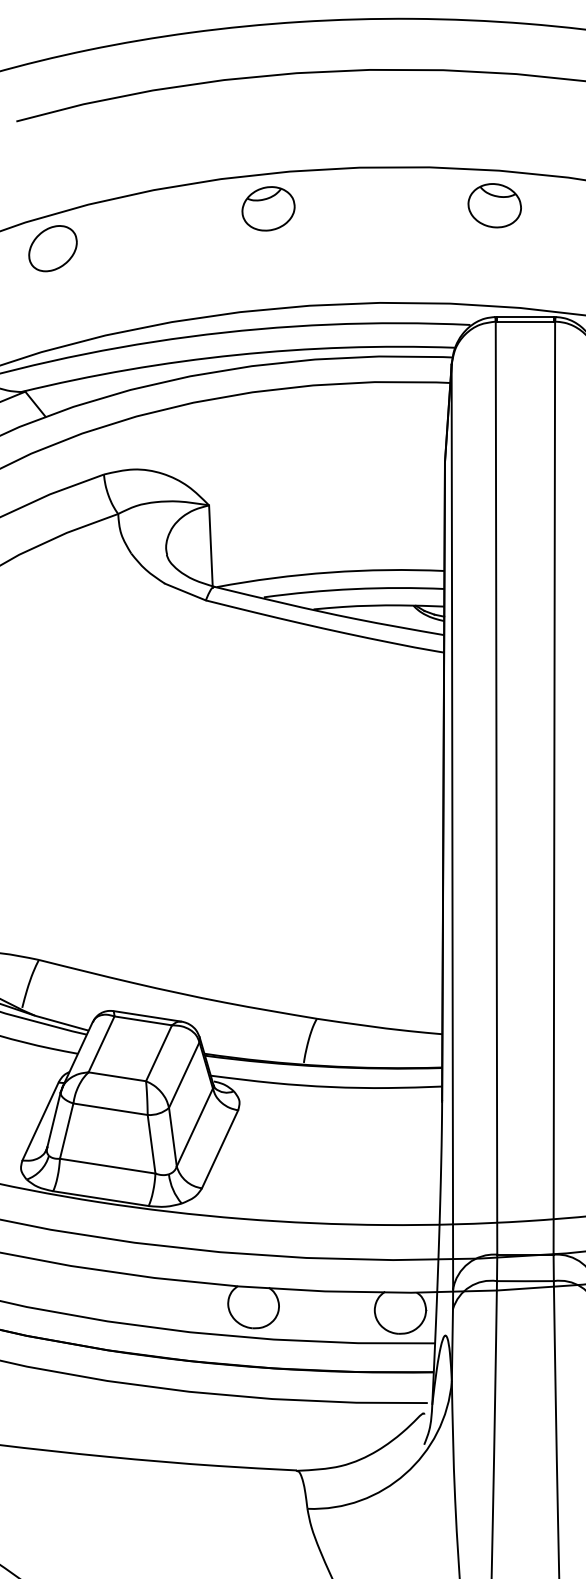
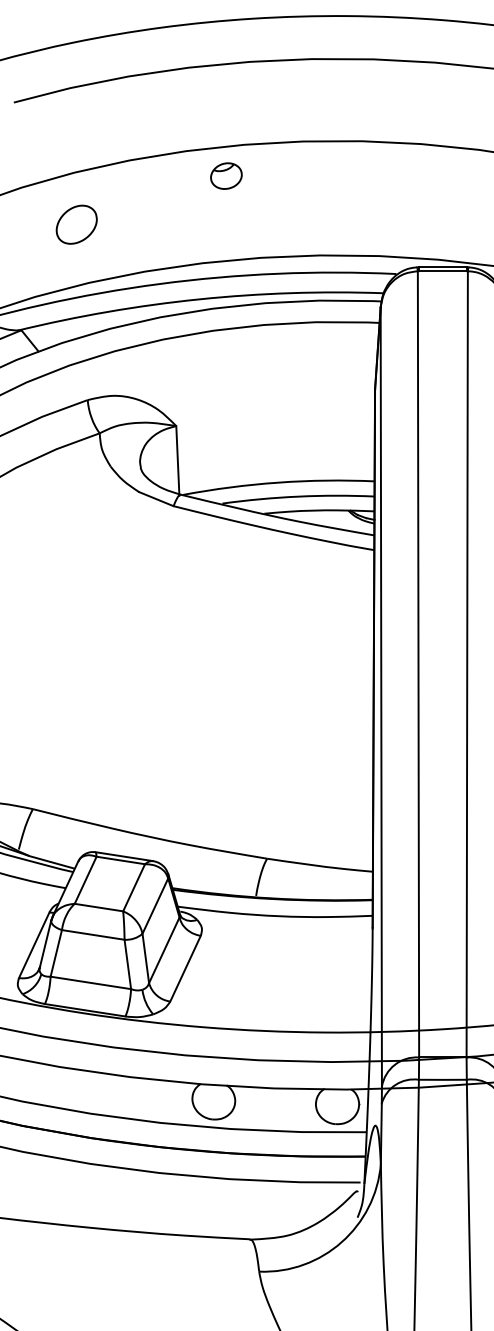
part: (495, 205) -> (417, 173), removed
part: (268, 208) -> (226, 175), size x0.7
part: (52, 248) -> (76, 224), moved

